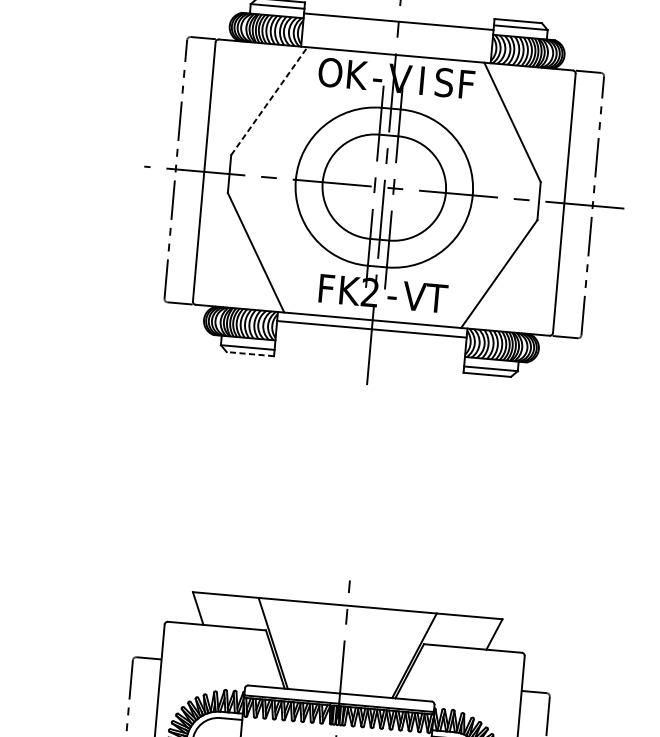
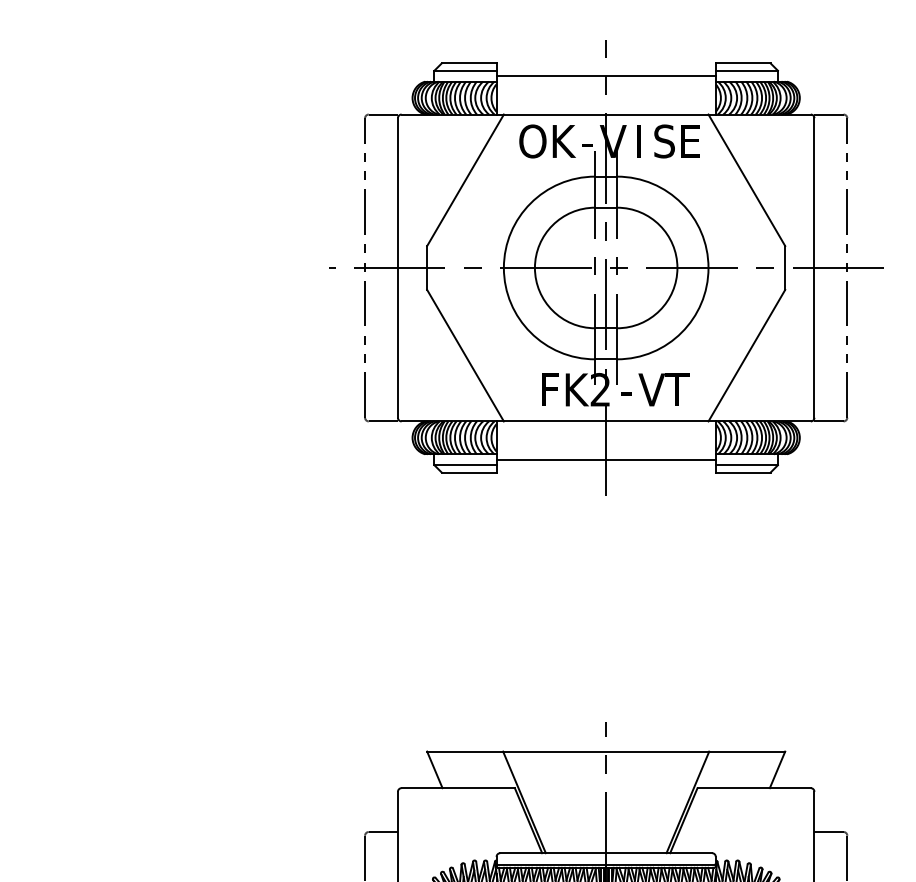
text: (466, 84) -> (690, 141), F -> E
line: (269, 100) -> (465, 179), dashed -> solid
line: (371, 328) -> (605, 459), moved
line: (249, 354) -> (468, 472), dashed -> solid

